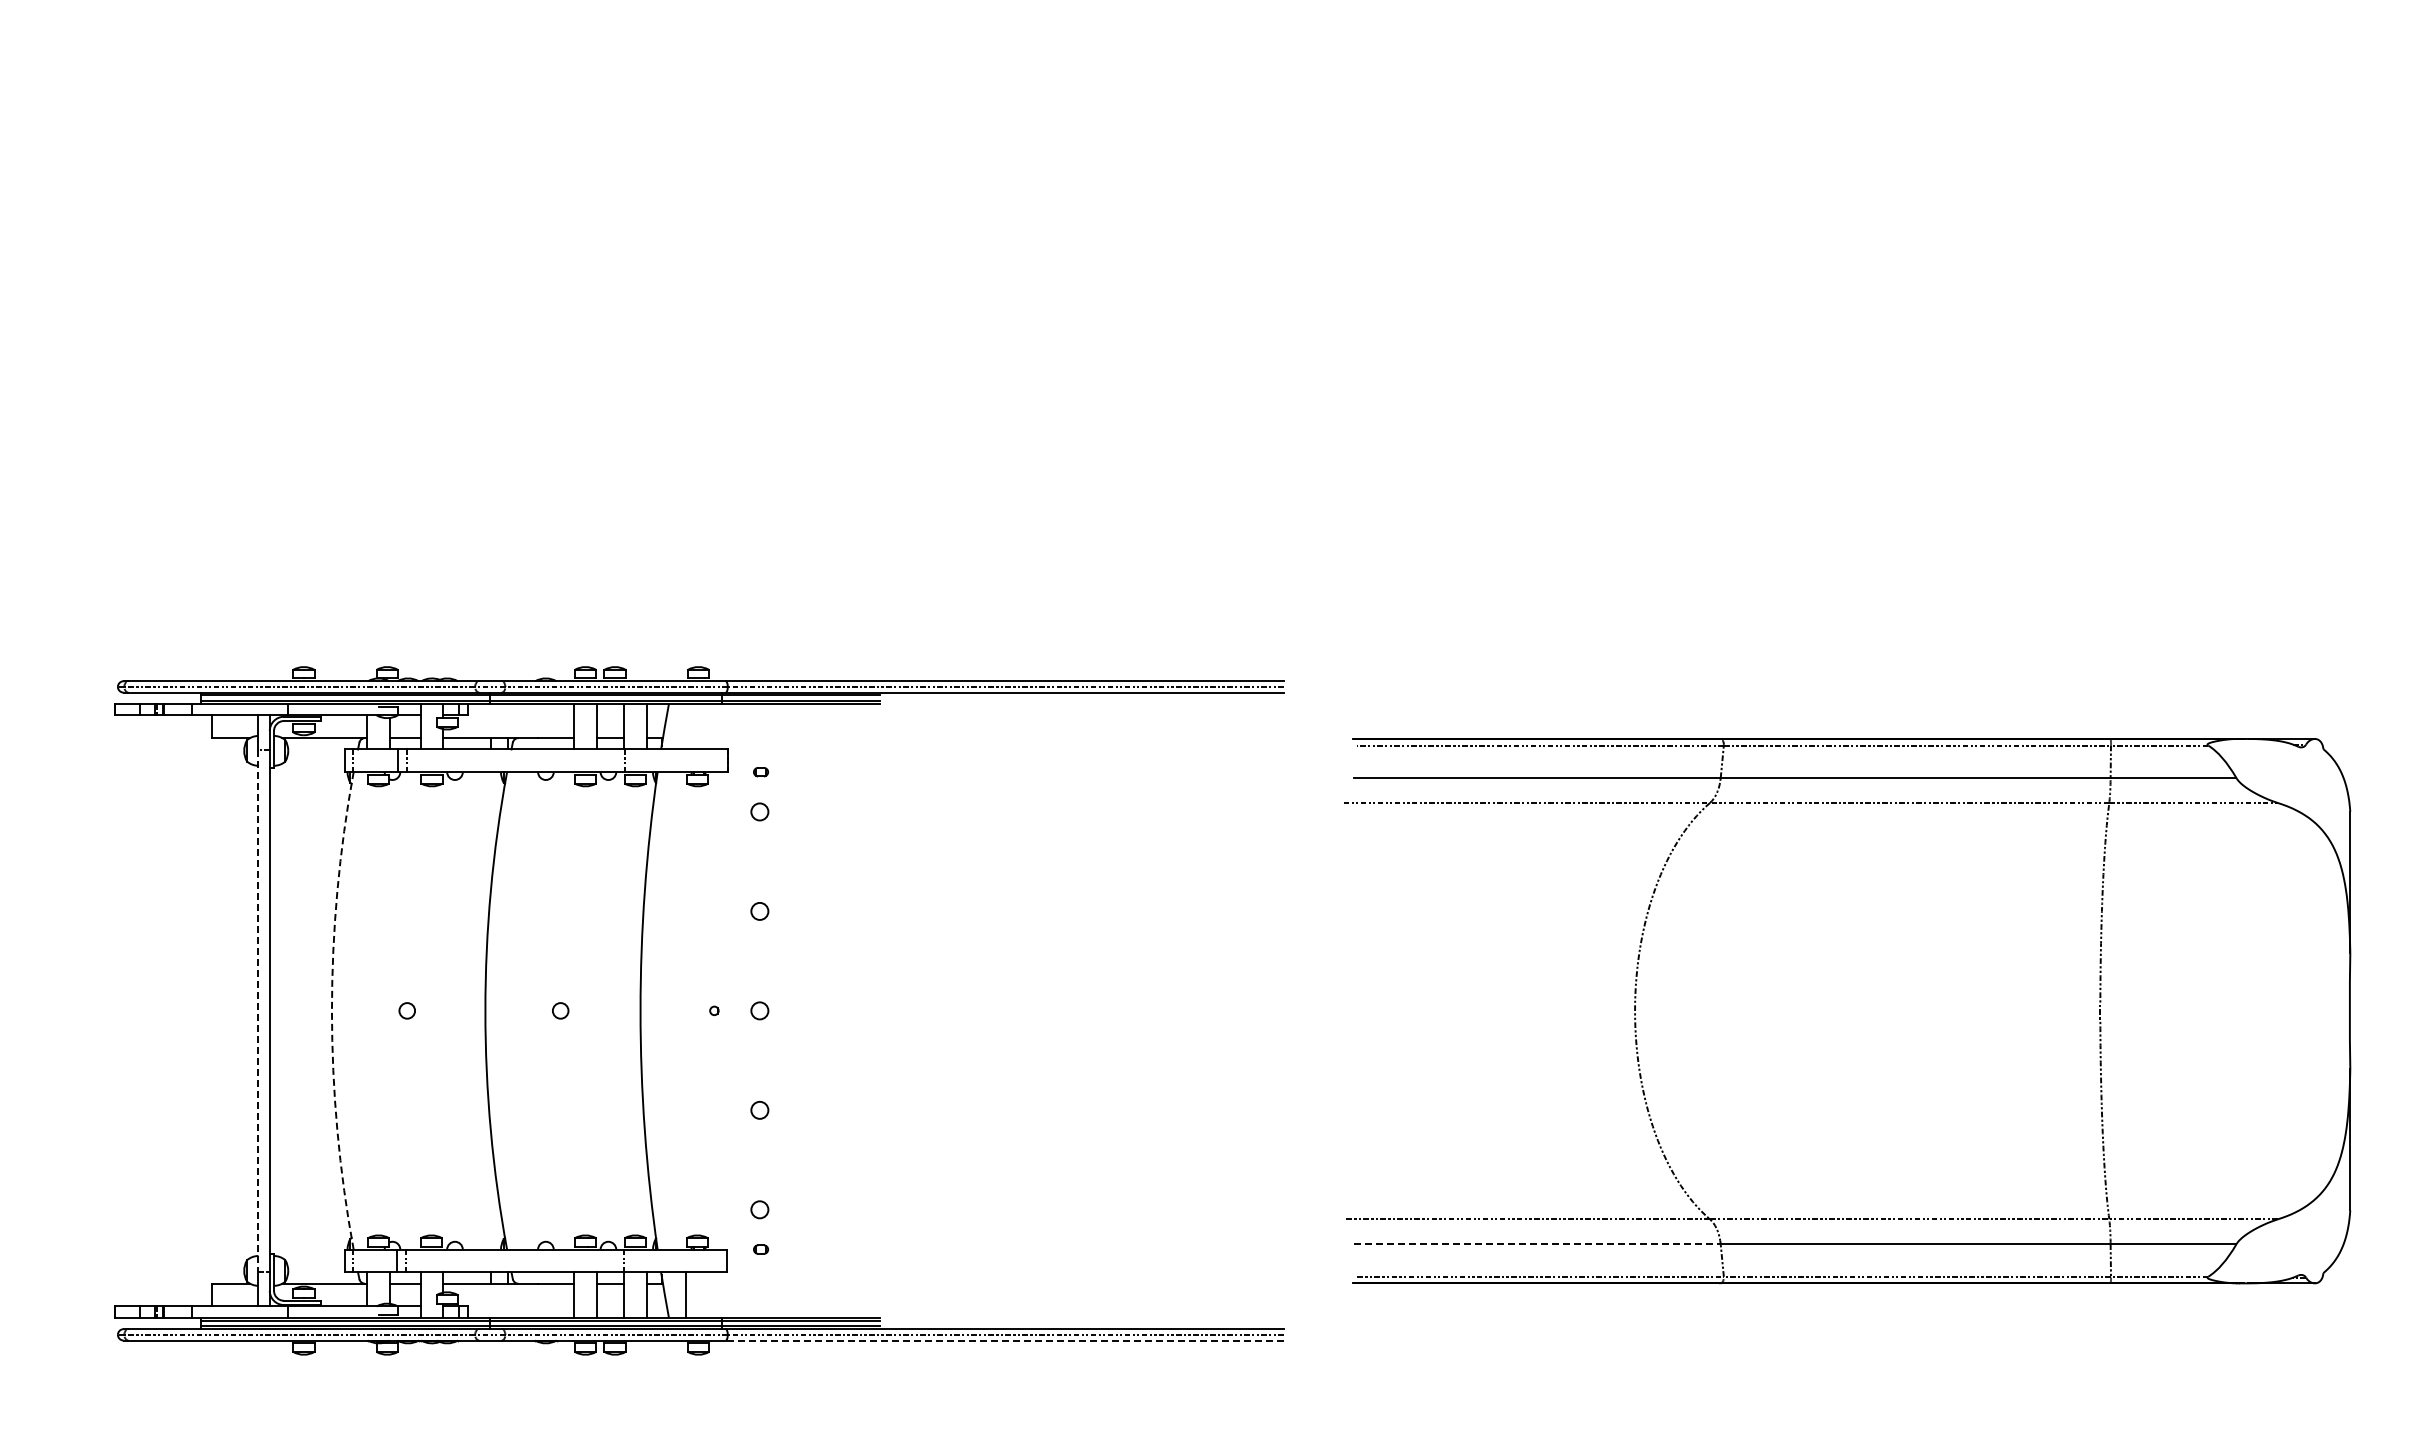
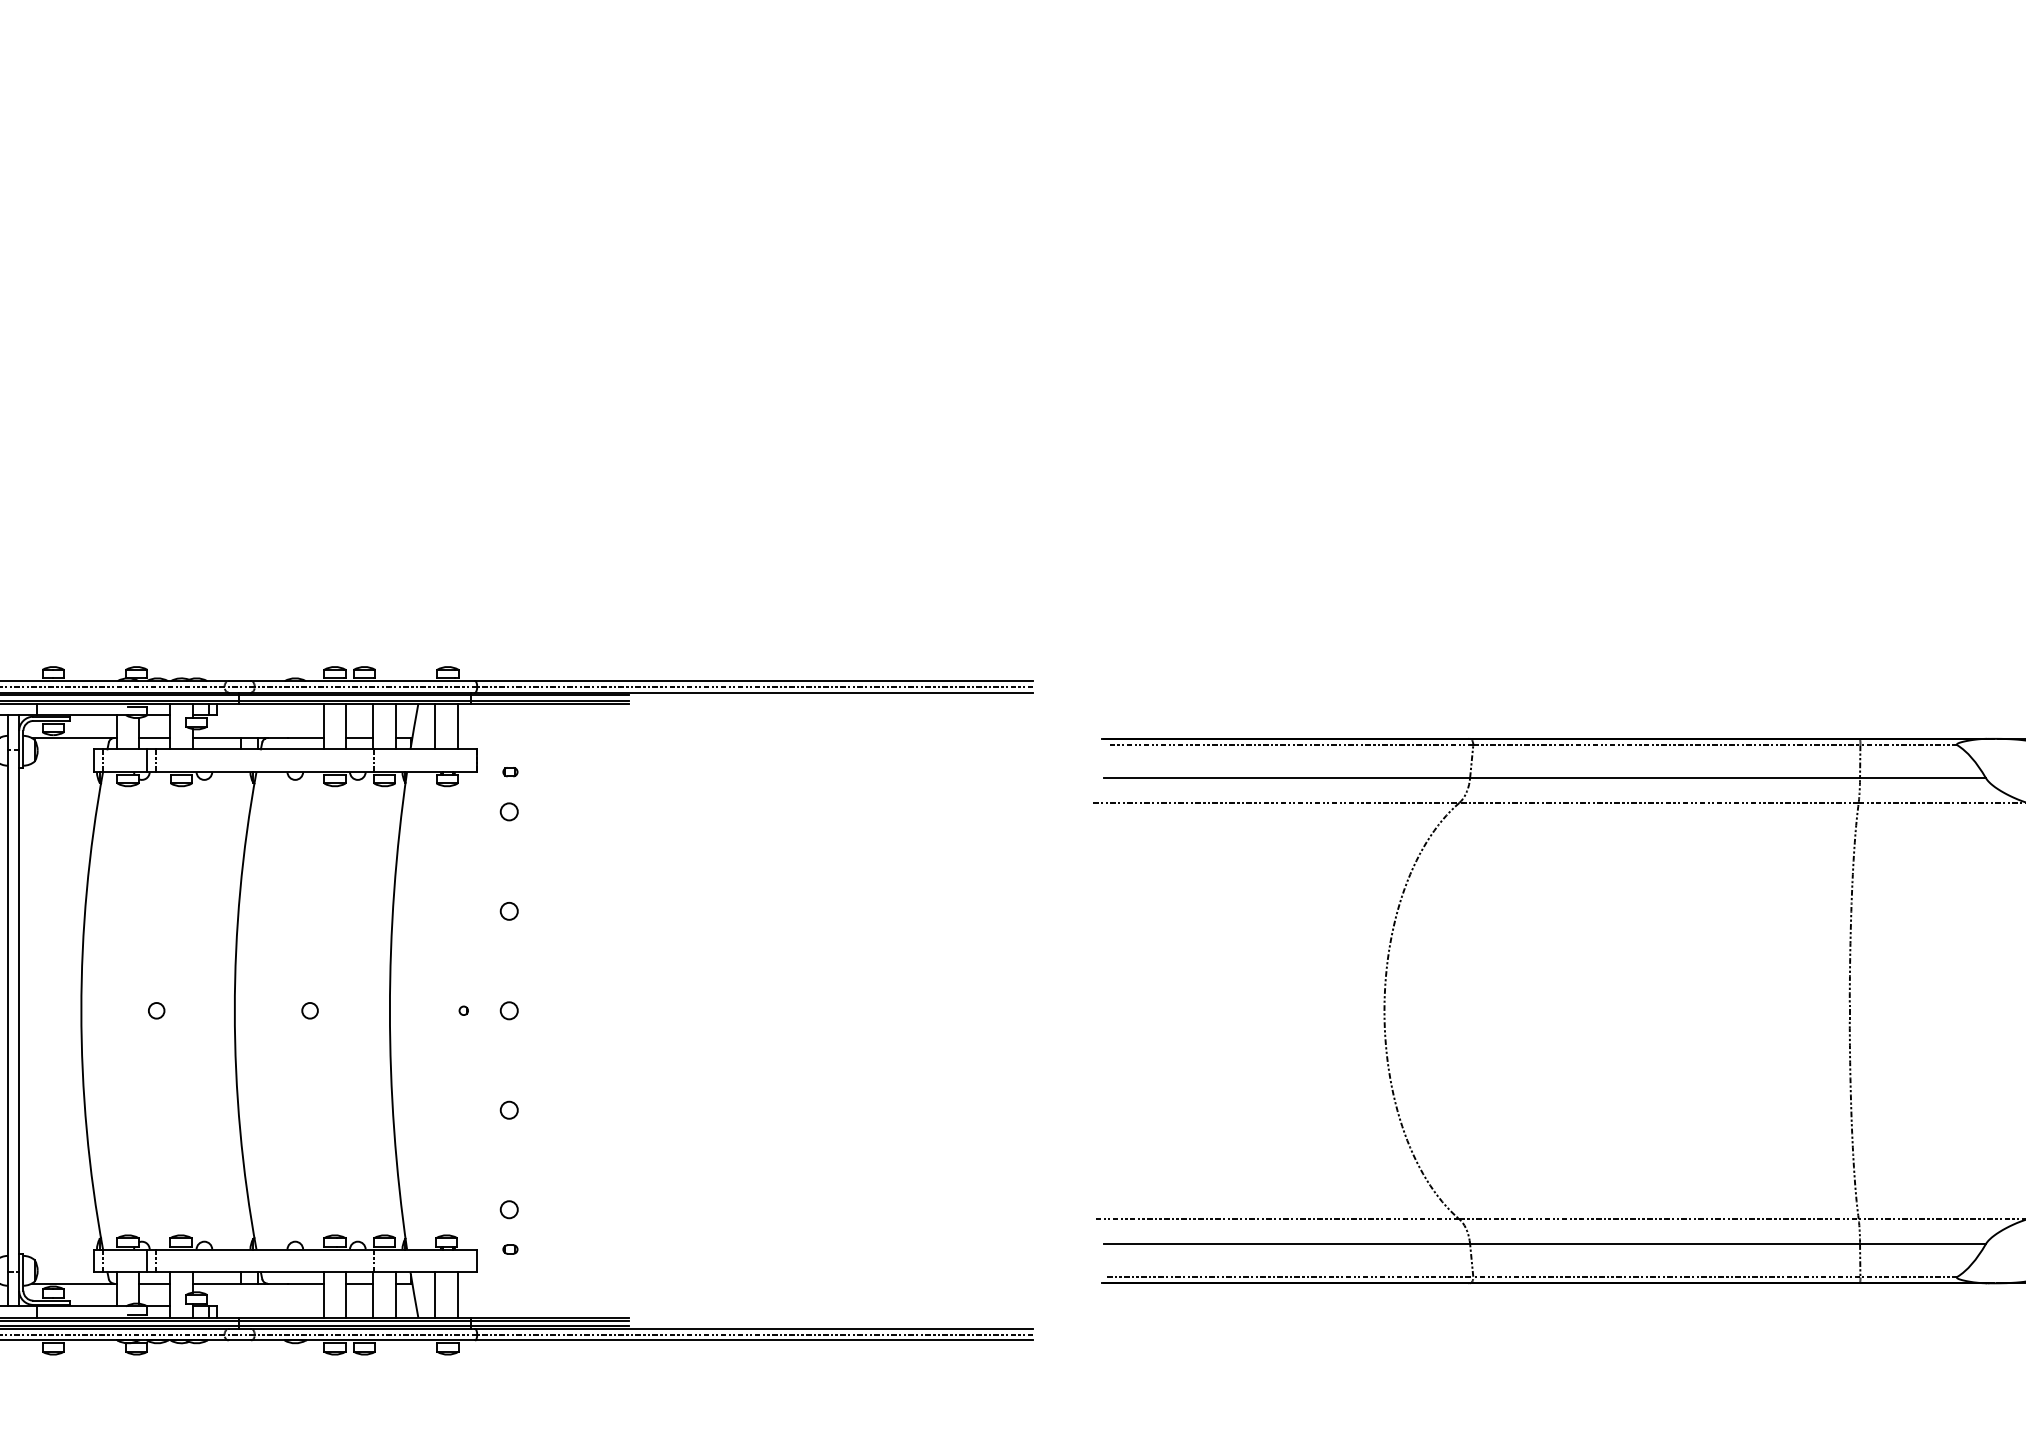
line: (686, 726) -> (435, 726), added
line: (708, 726) -> (457, 726), added
arc: (331, 1010) -> (80, 1010), dashed -> solid
line: (258, 1011) -> (7, 1011), dashed -> solid
line: (1538, 1244) -> (1287, 1244), dashed -> solid
line: (708, 1294) -> (457, 1294), added
line: (1004, 1340) -> (753, 1340), dashed -> solid

